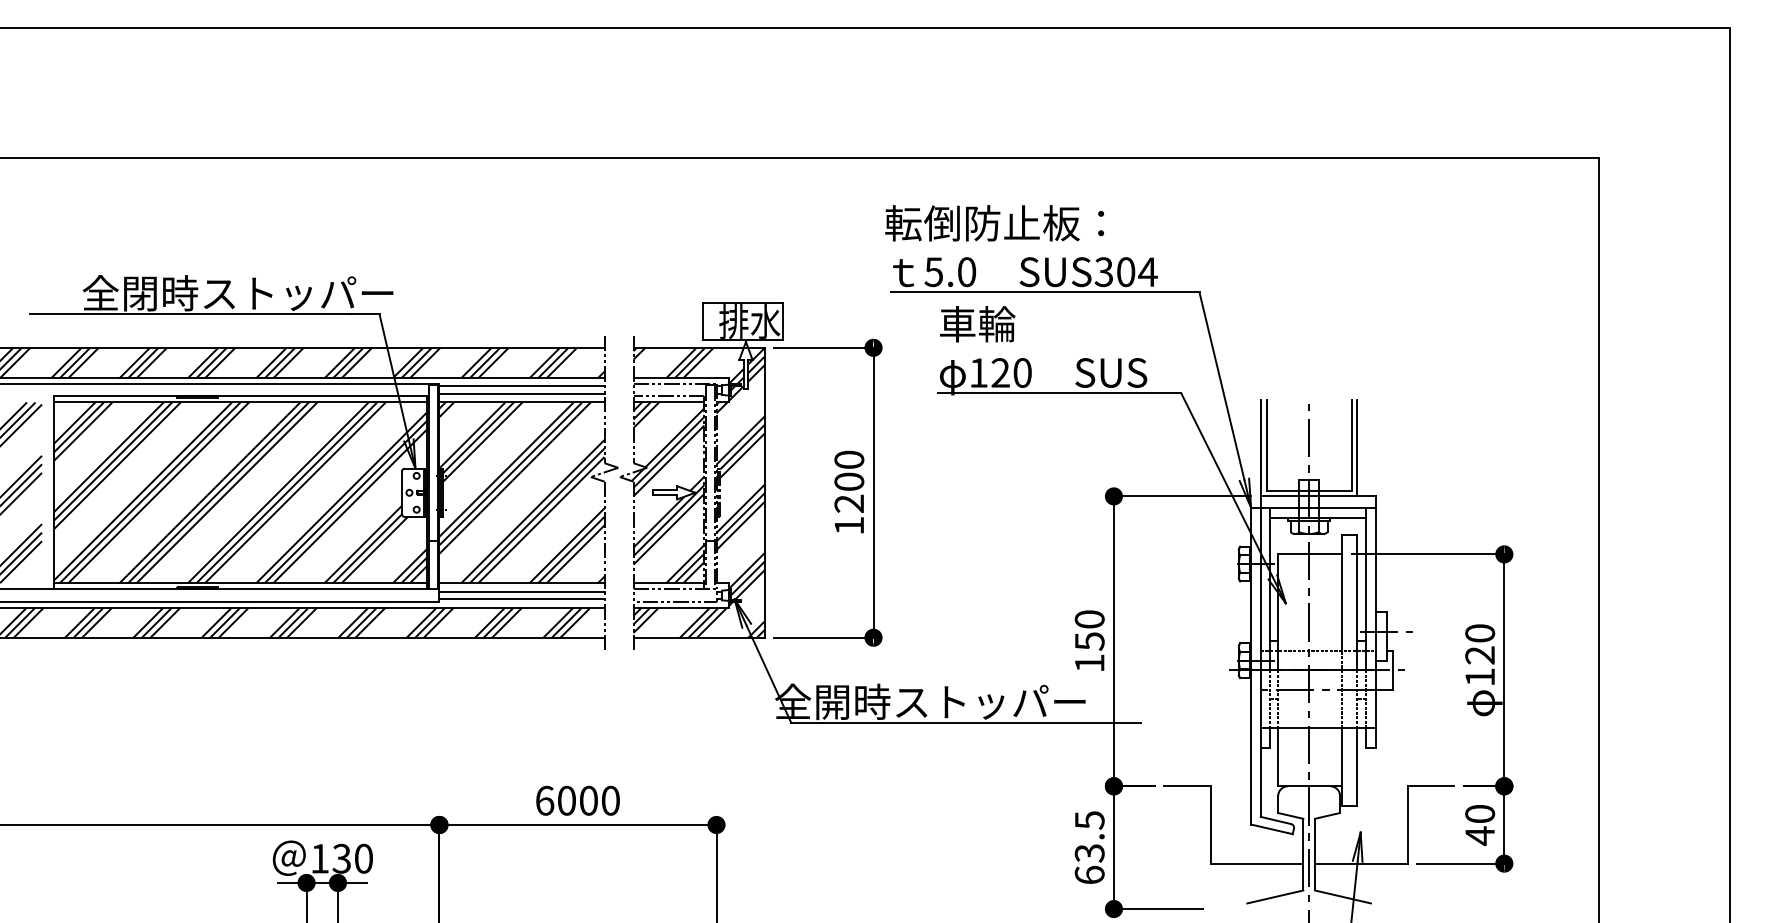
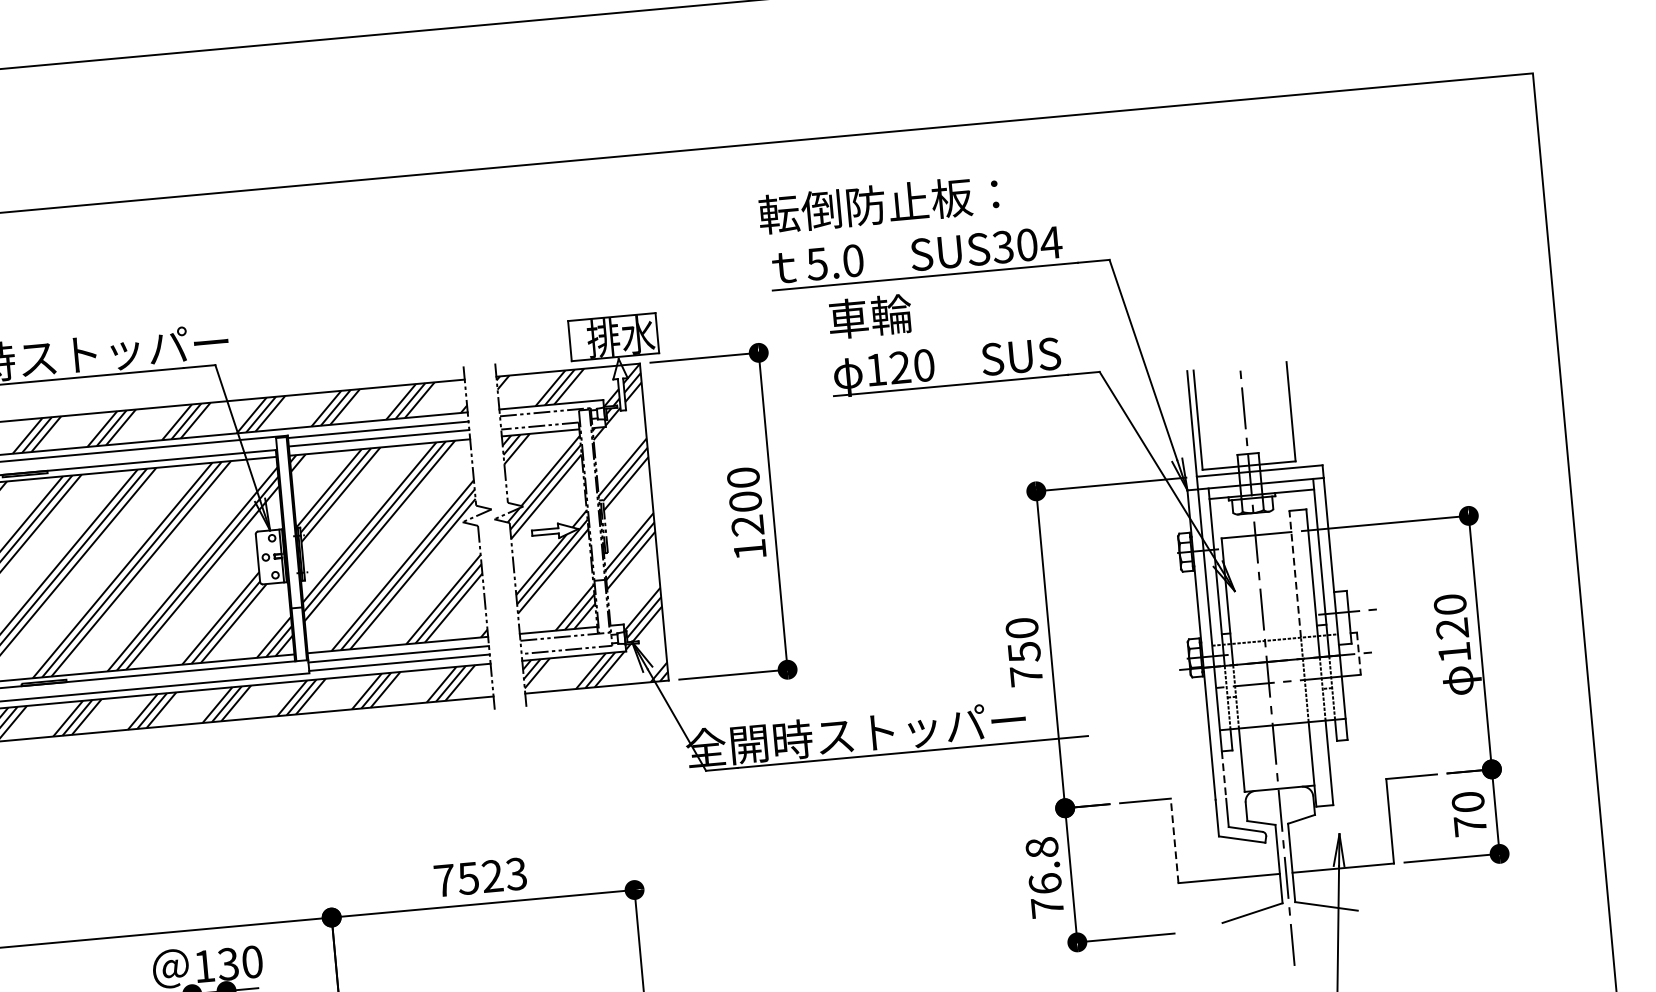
line: (1357, 447) -> (1297, 413), removed
line: (1342, 593) -> (1295, 574), solid -> dashed
text: (1089, 663) -> (1026, 676), 150 -> 750
line: (1393, 670) -> (1359, 653), solid -> dashed
line: (1260, 769) -> (1223, 775), solid -> dashed
text: (577, 800) -> (480, 877), 6000 -> 7523
line: (1210, 824) -> (1174, 840), solid -> dashed
text: (1479, 836) -> (1469, 826), 40 -> 70
text: (1089, 847) -> (1044, 877), 63.5 -> 76.8

